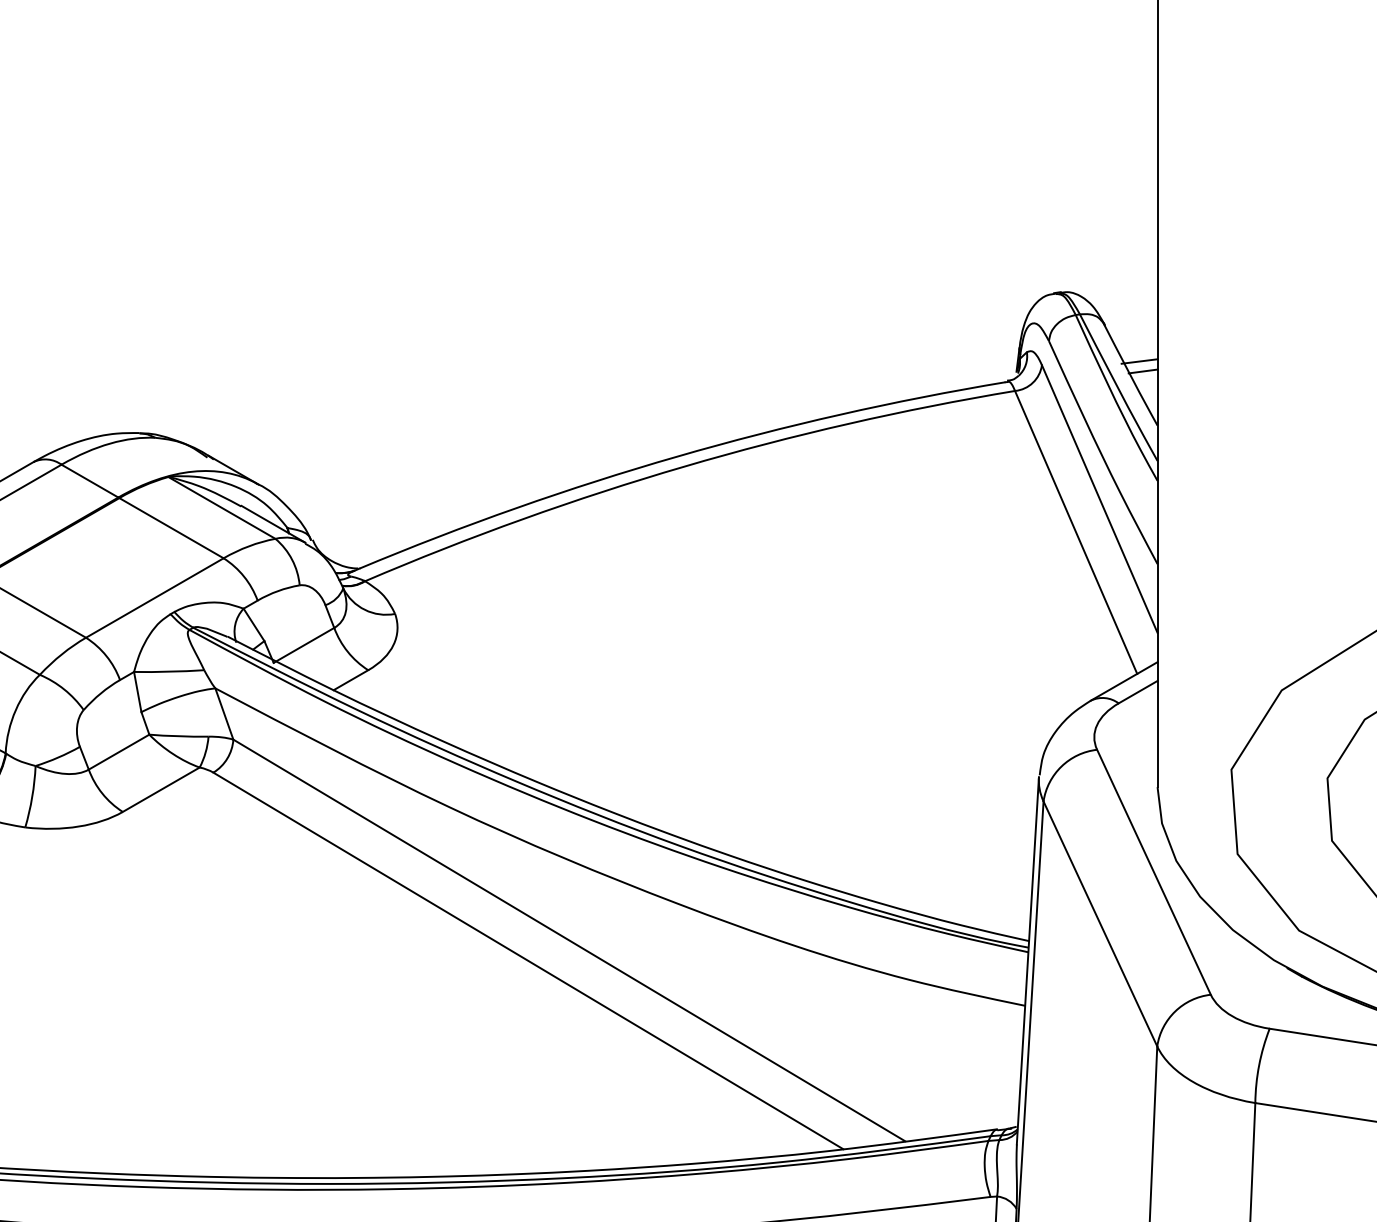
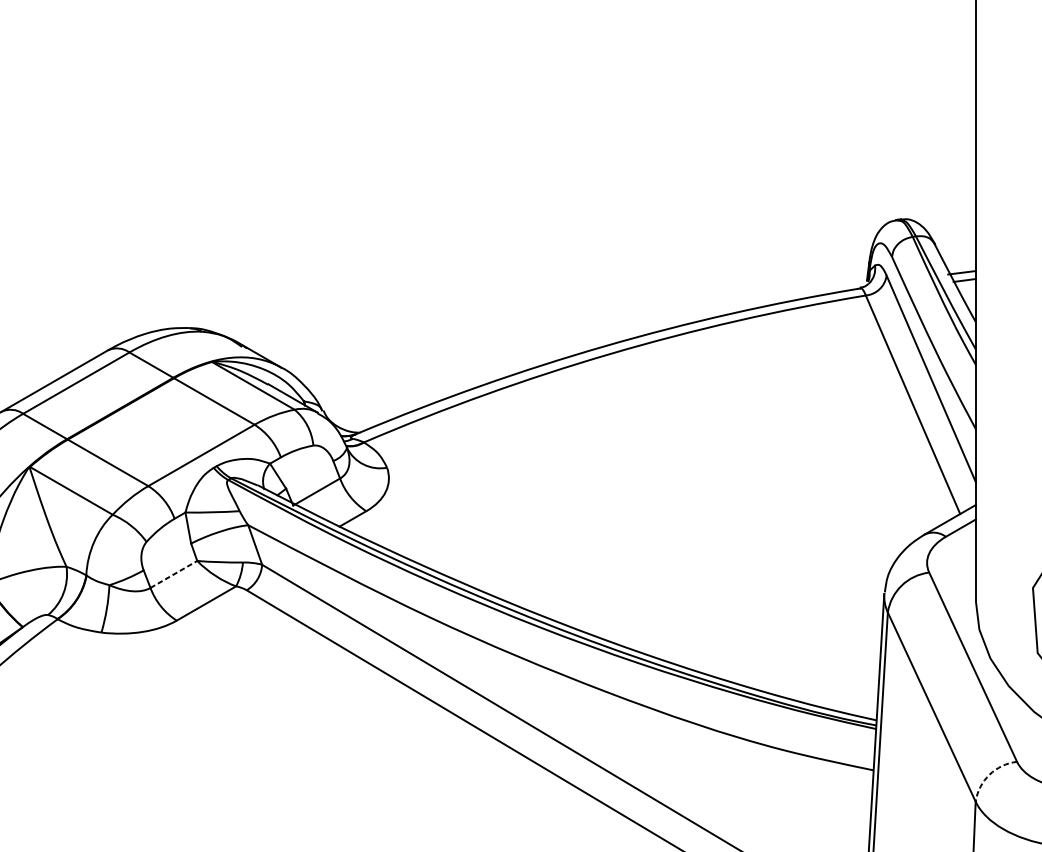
line: (119, 752) -> (174, 574), solid -> dashed
arc: (1175, 1011) -> (989, 774), solid -> dashed

